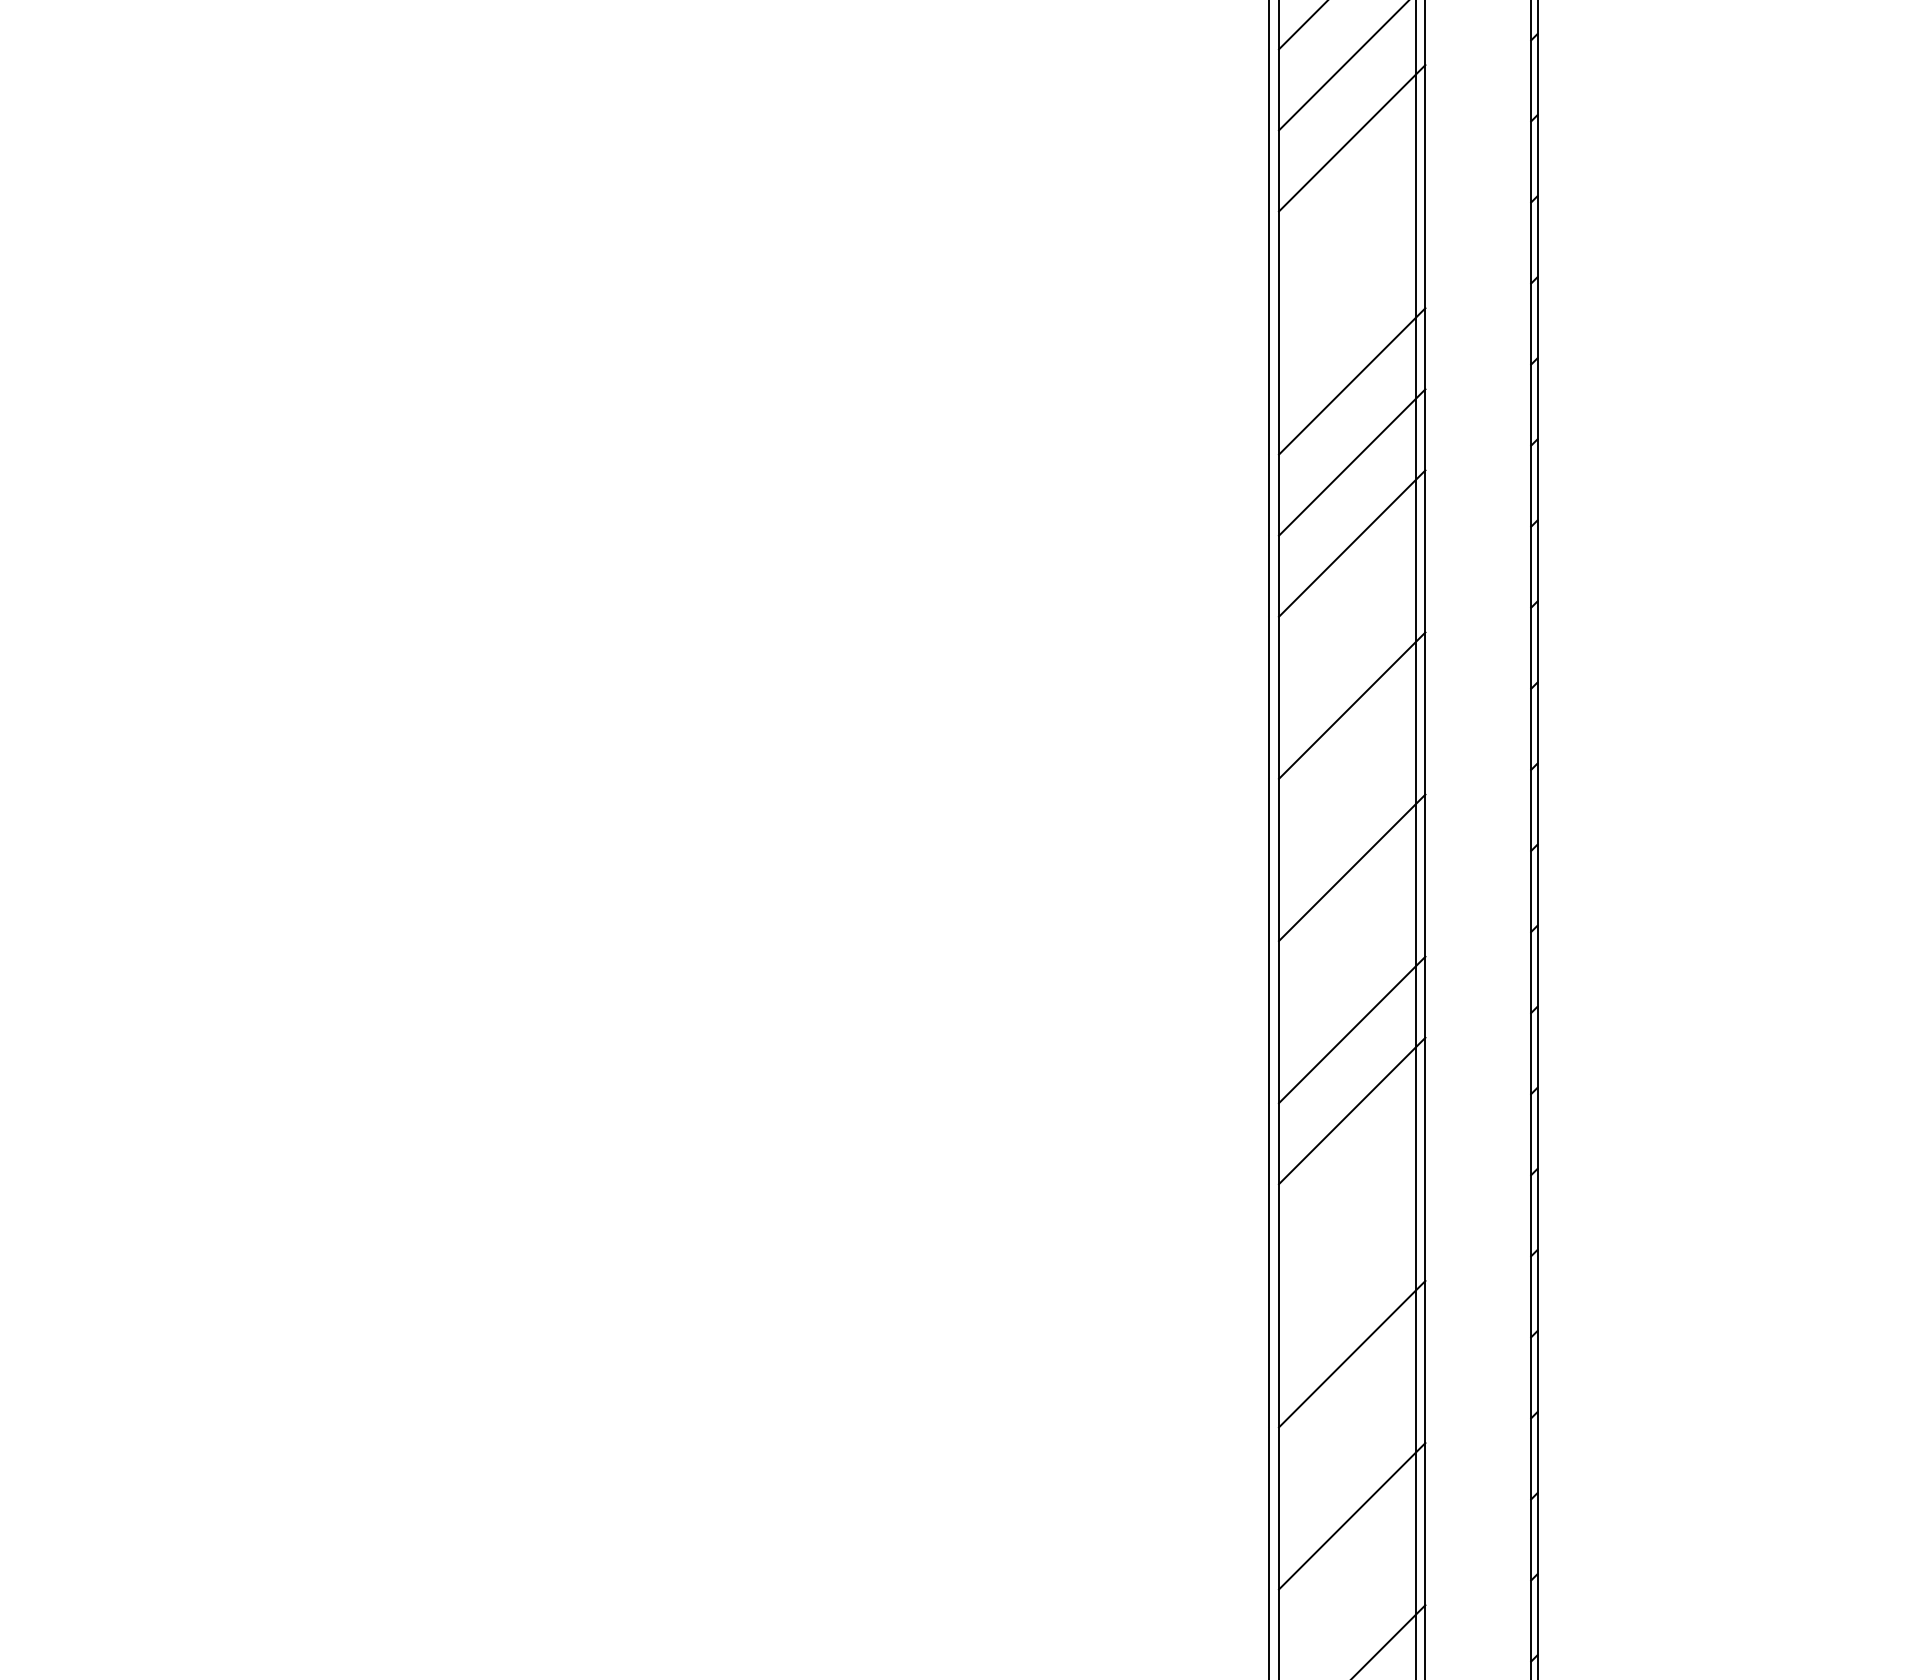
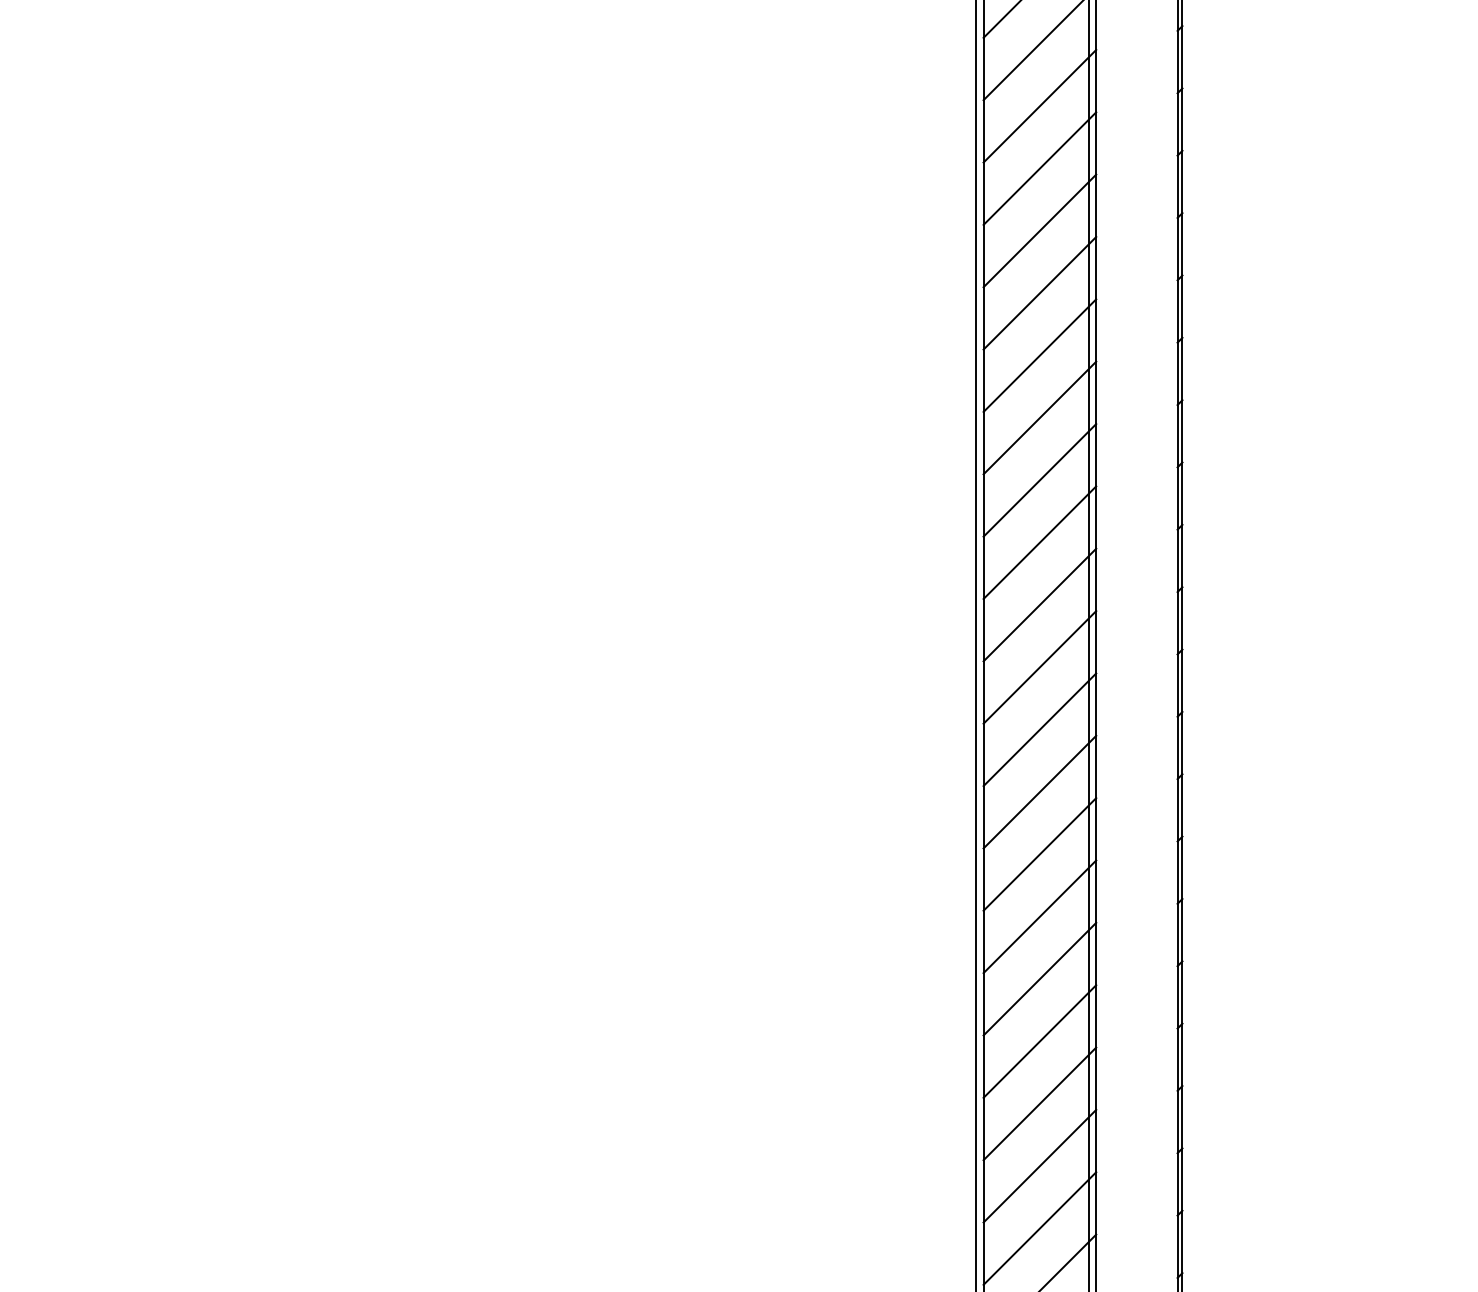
line: (1351, 219) -> (1039, 168), added
line: (1351, 300) -> (1039, 231), added
line: (1351, 624) -> (1039, 480), added
line: (1351, 786) -> (1039, 604), added
line: (1351, 948) -> (1039, 729), added
line: (1351, 1191) -> (1039, 916), added
line: (1351, 1272) -> (1039, 978), added
line: (1351, 1435) -> (1039, 1104), added
line: (1351, 1597) -> (1039, 1228), added

